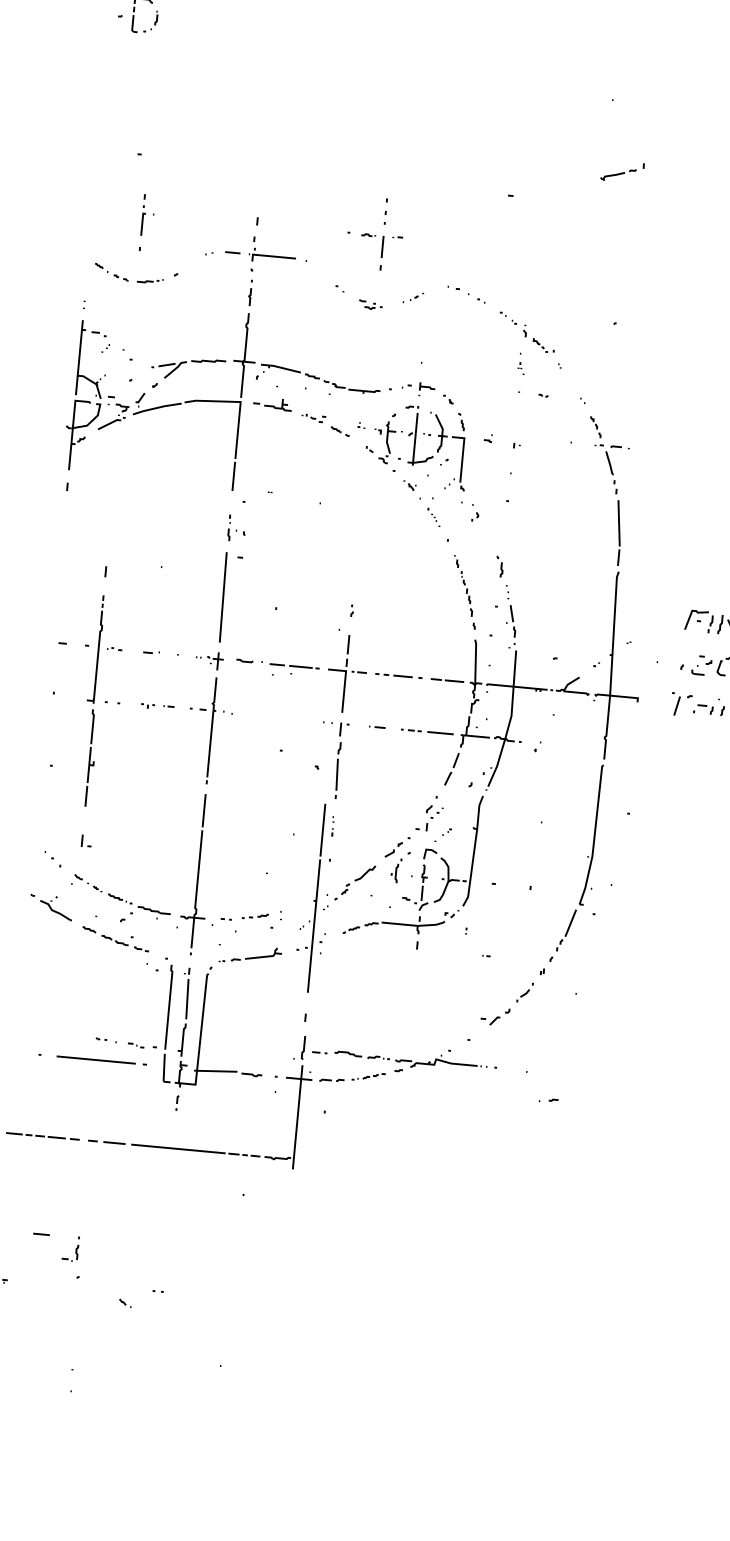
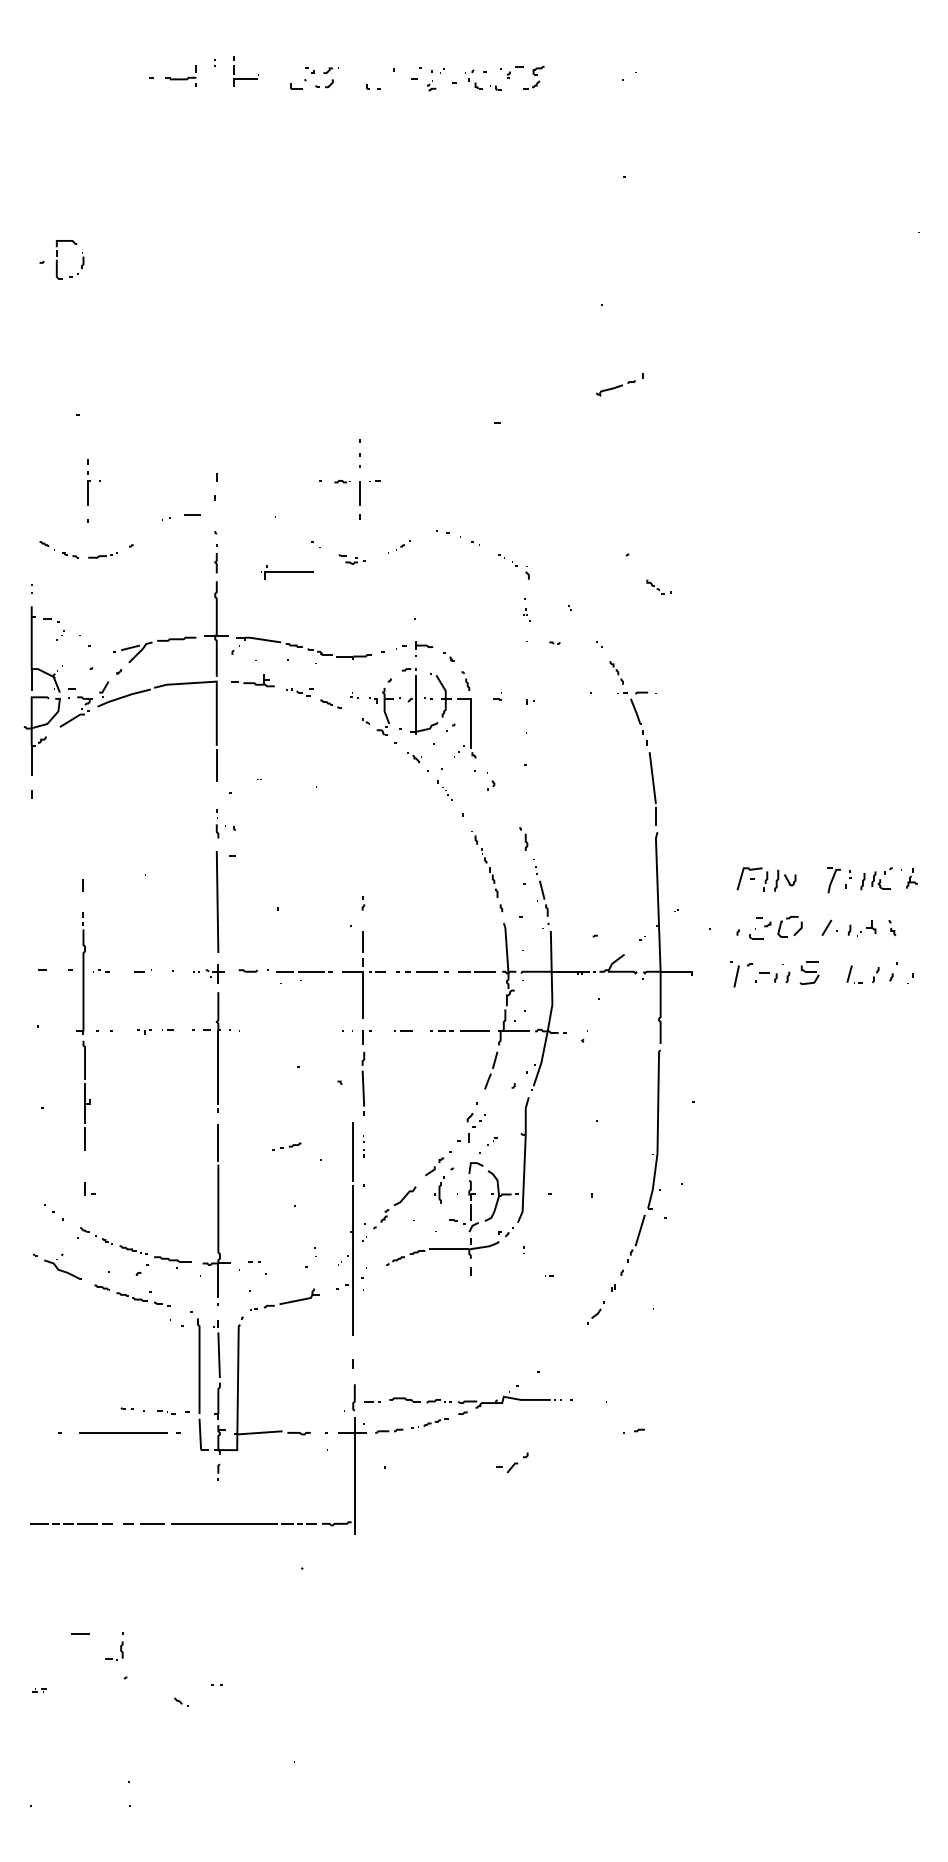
part: (272, 256) -> (287, 572), moved
part: (543, 345) -> (658, 586), moved
part: (255, 916) -> (286, 1146), moved
part: (495, 1016) -> (512, 1462), moved

